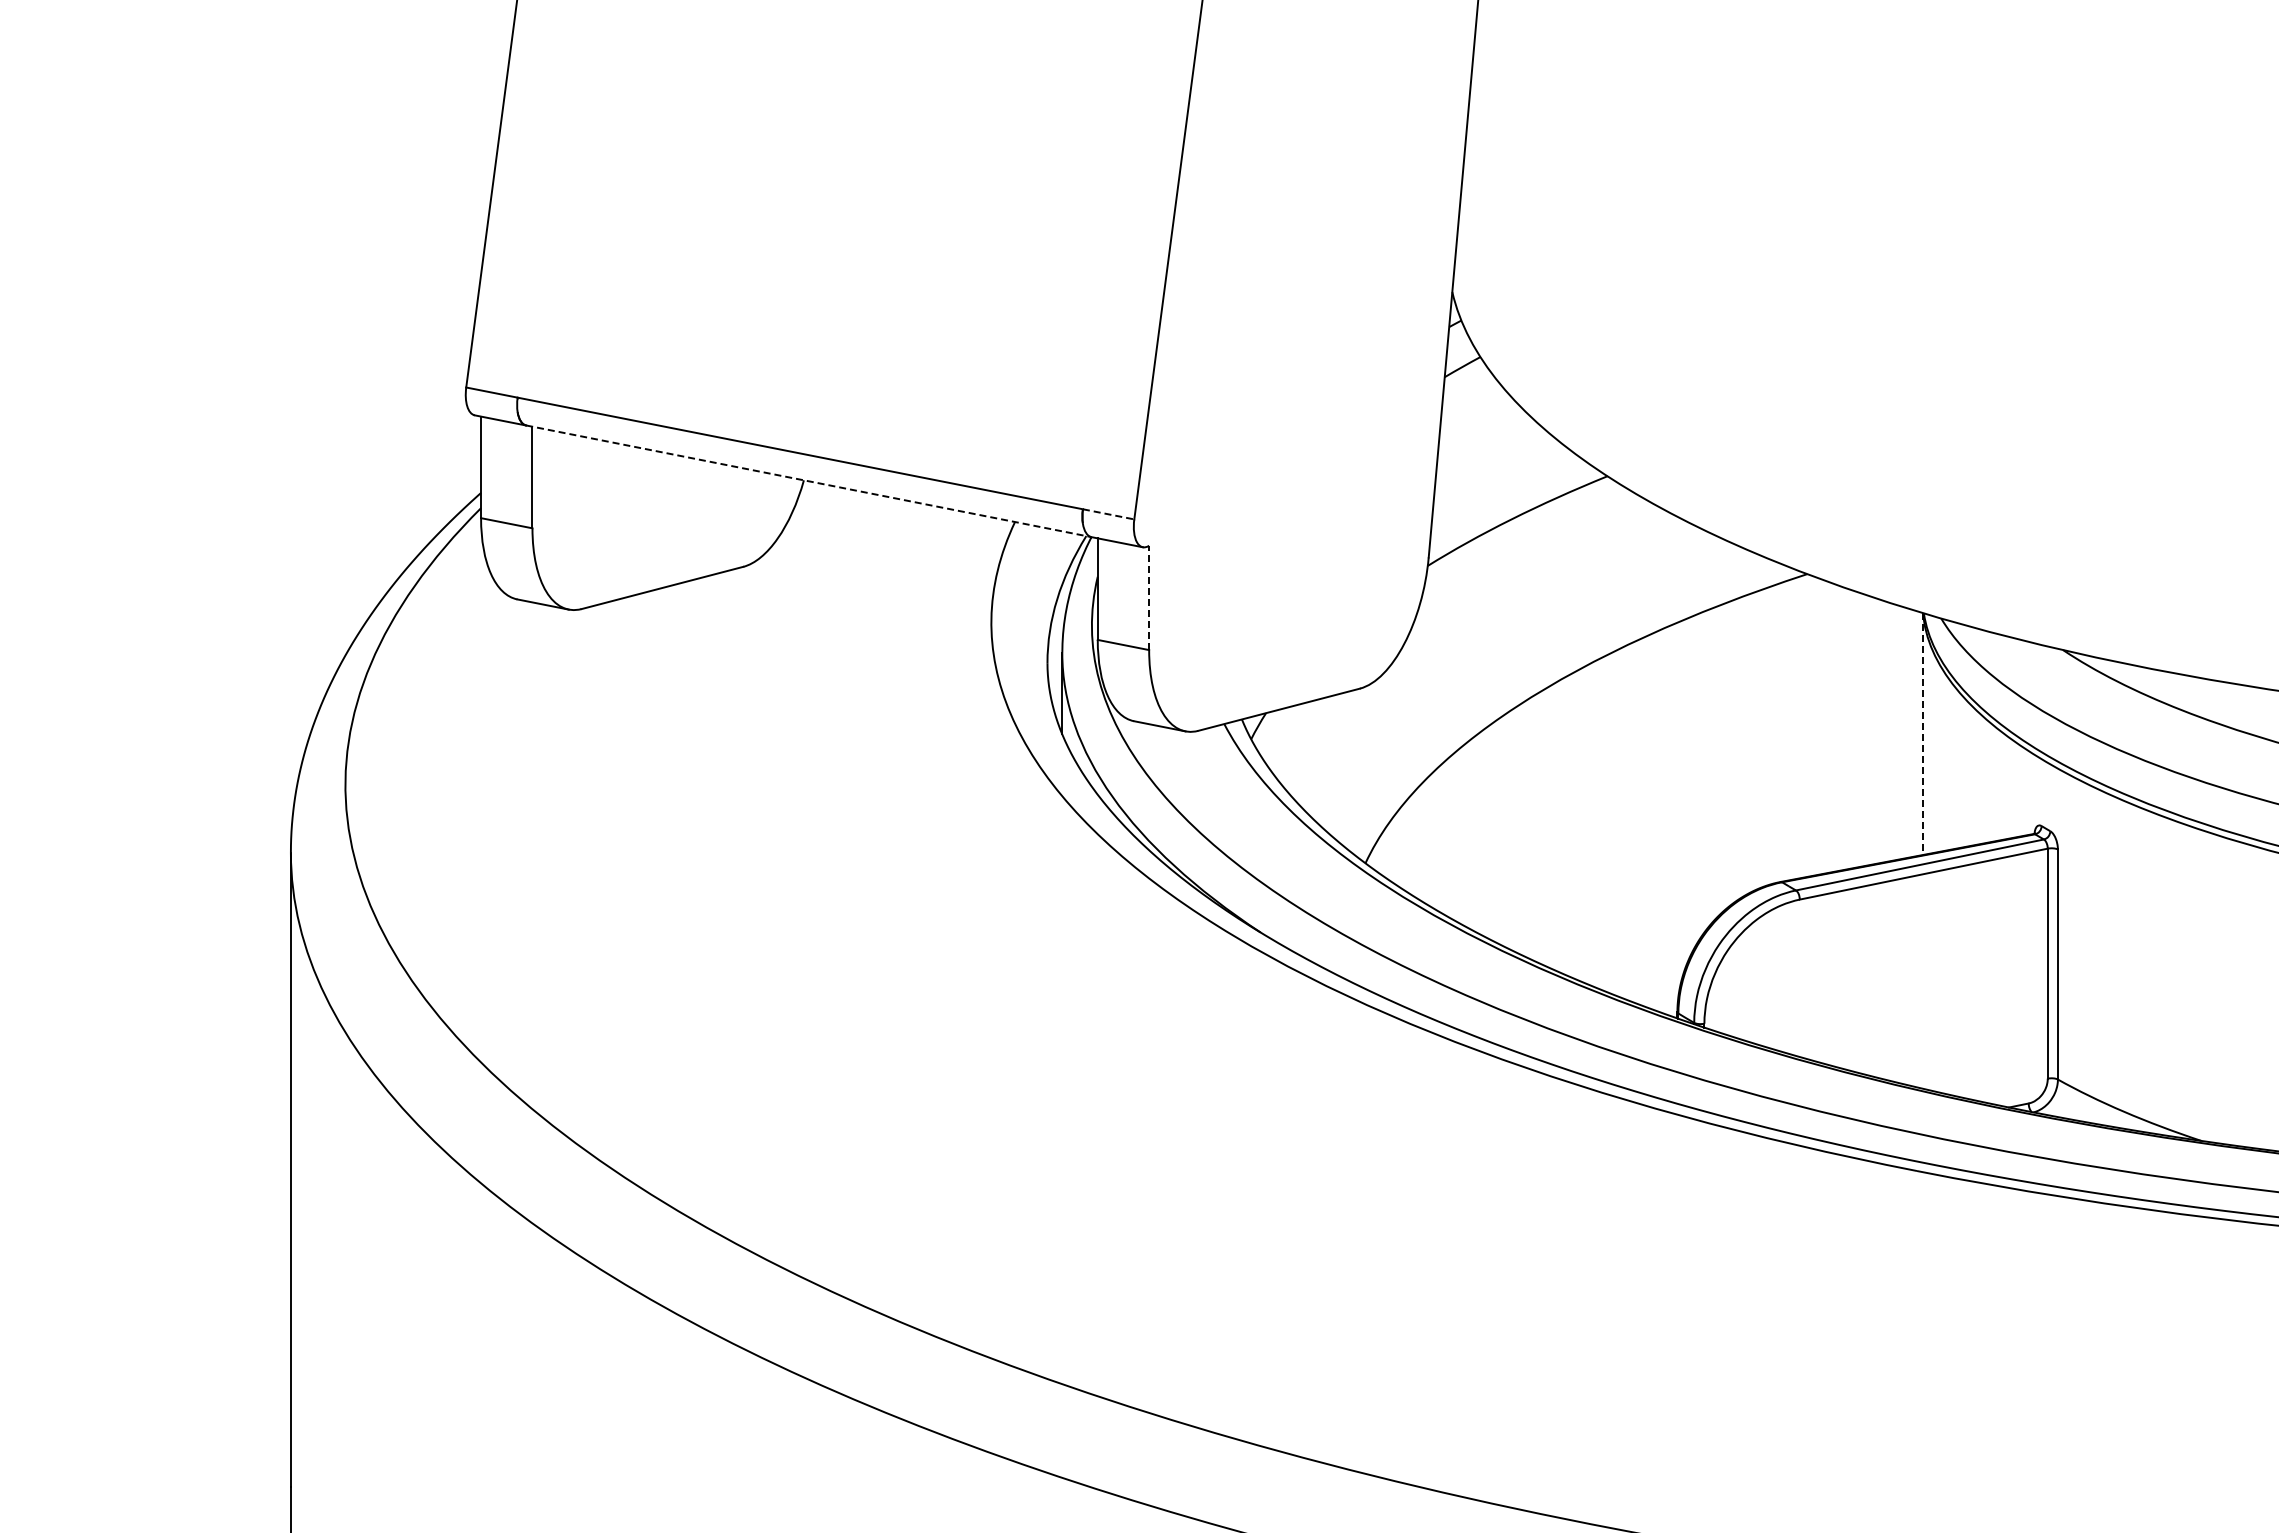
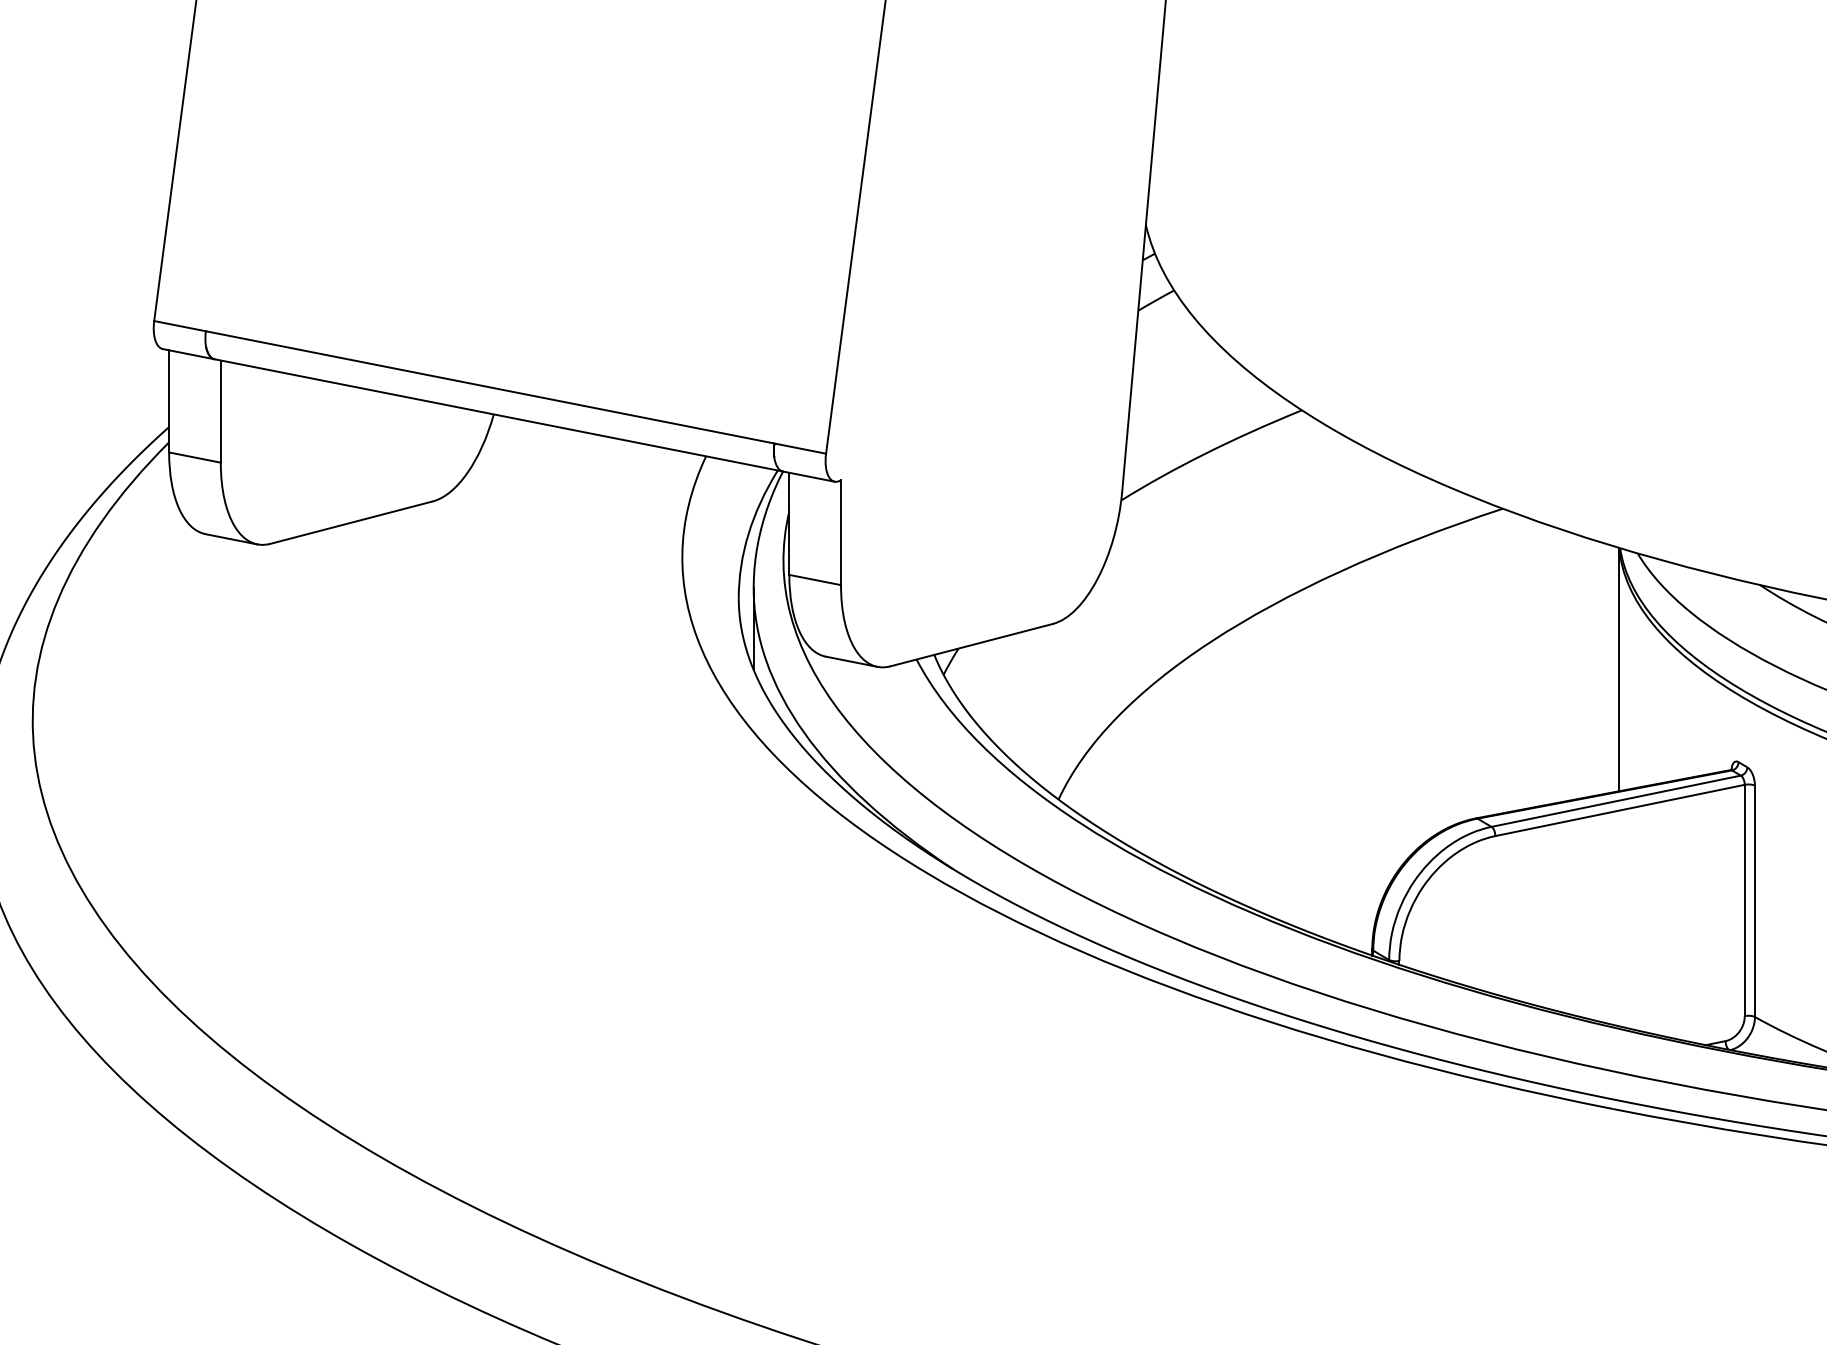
line: (808, 481) -> (498, 415), dashed -> solid
line: (1109, 514) -> (801, 448), dashed -> solid
line: (1149, 597) -> (841, 532), dashed -> solid
line: (1922, 734) -> (1618, 670), dashed -> solid

